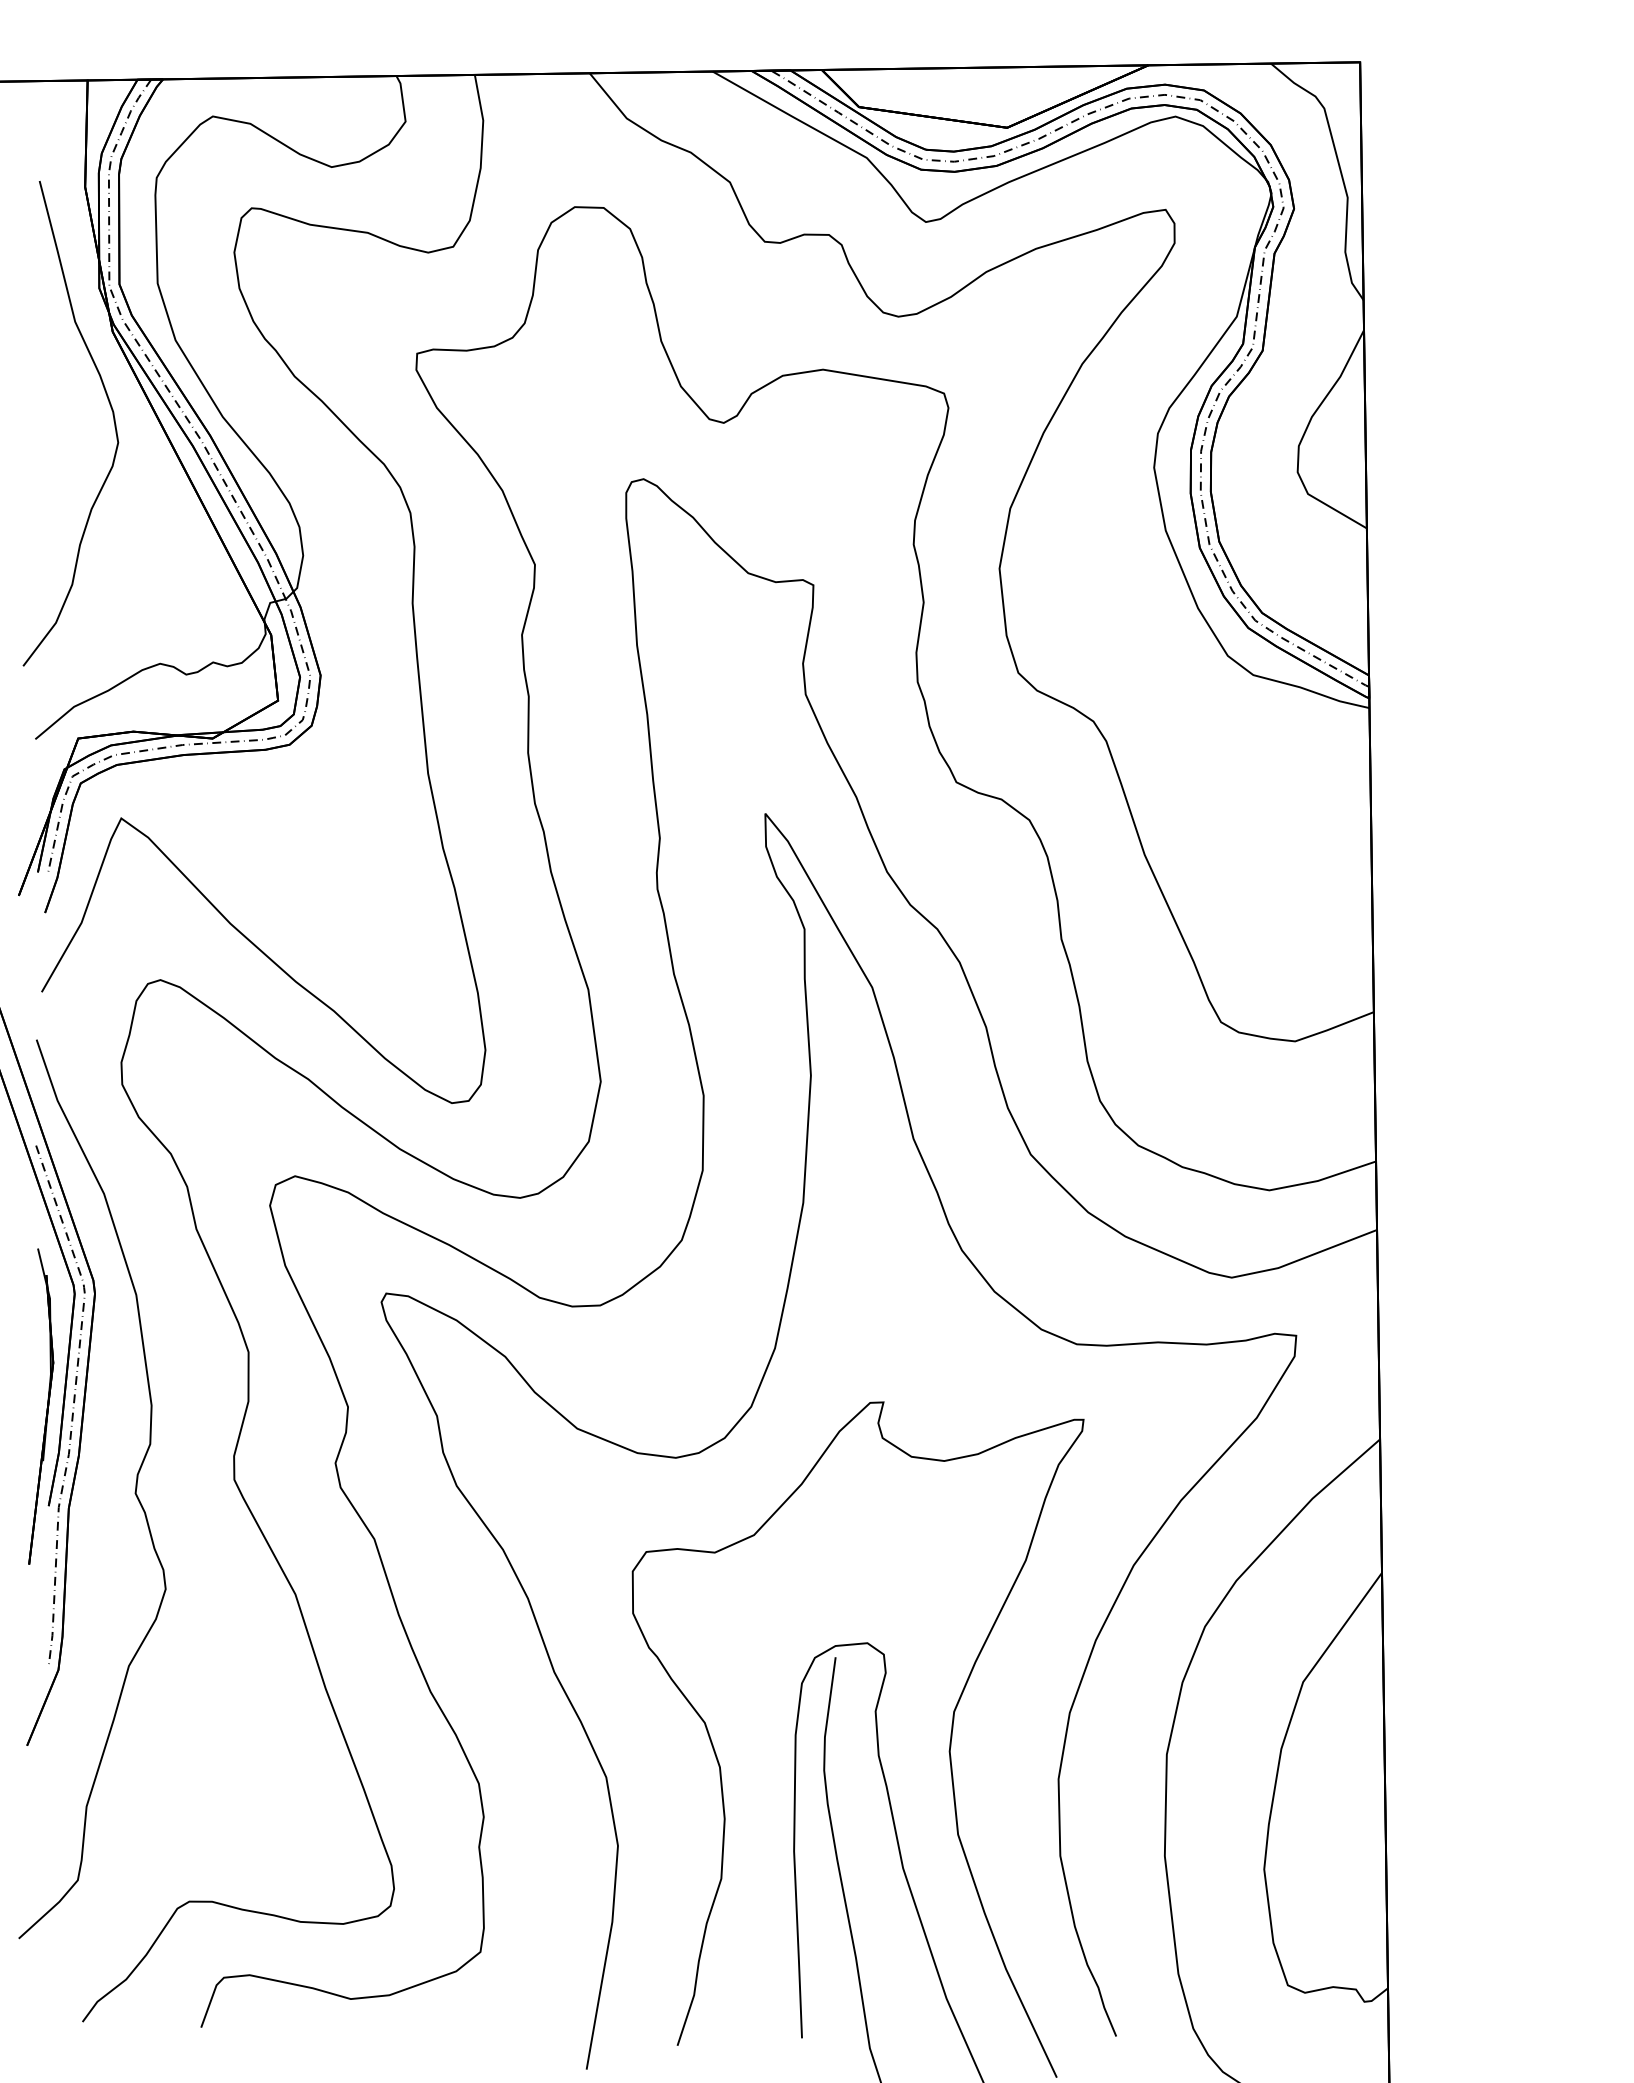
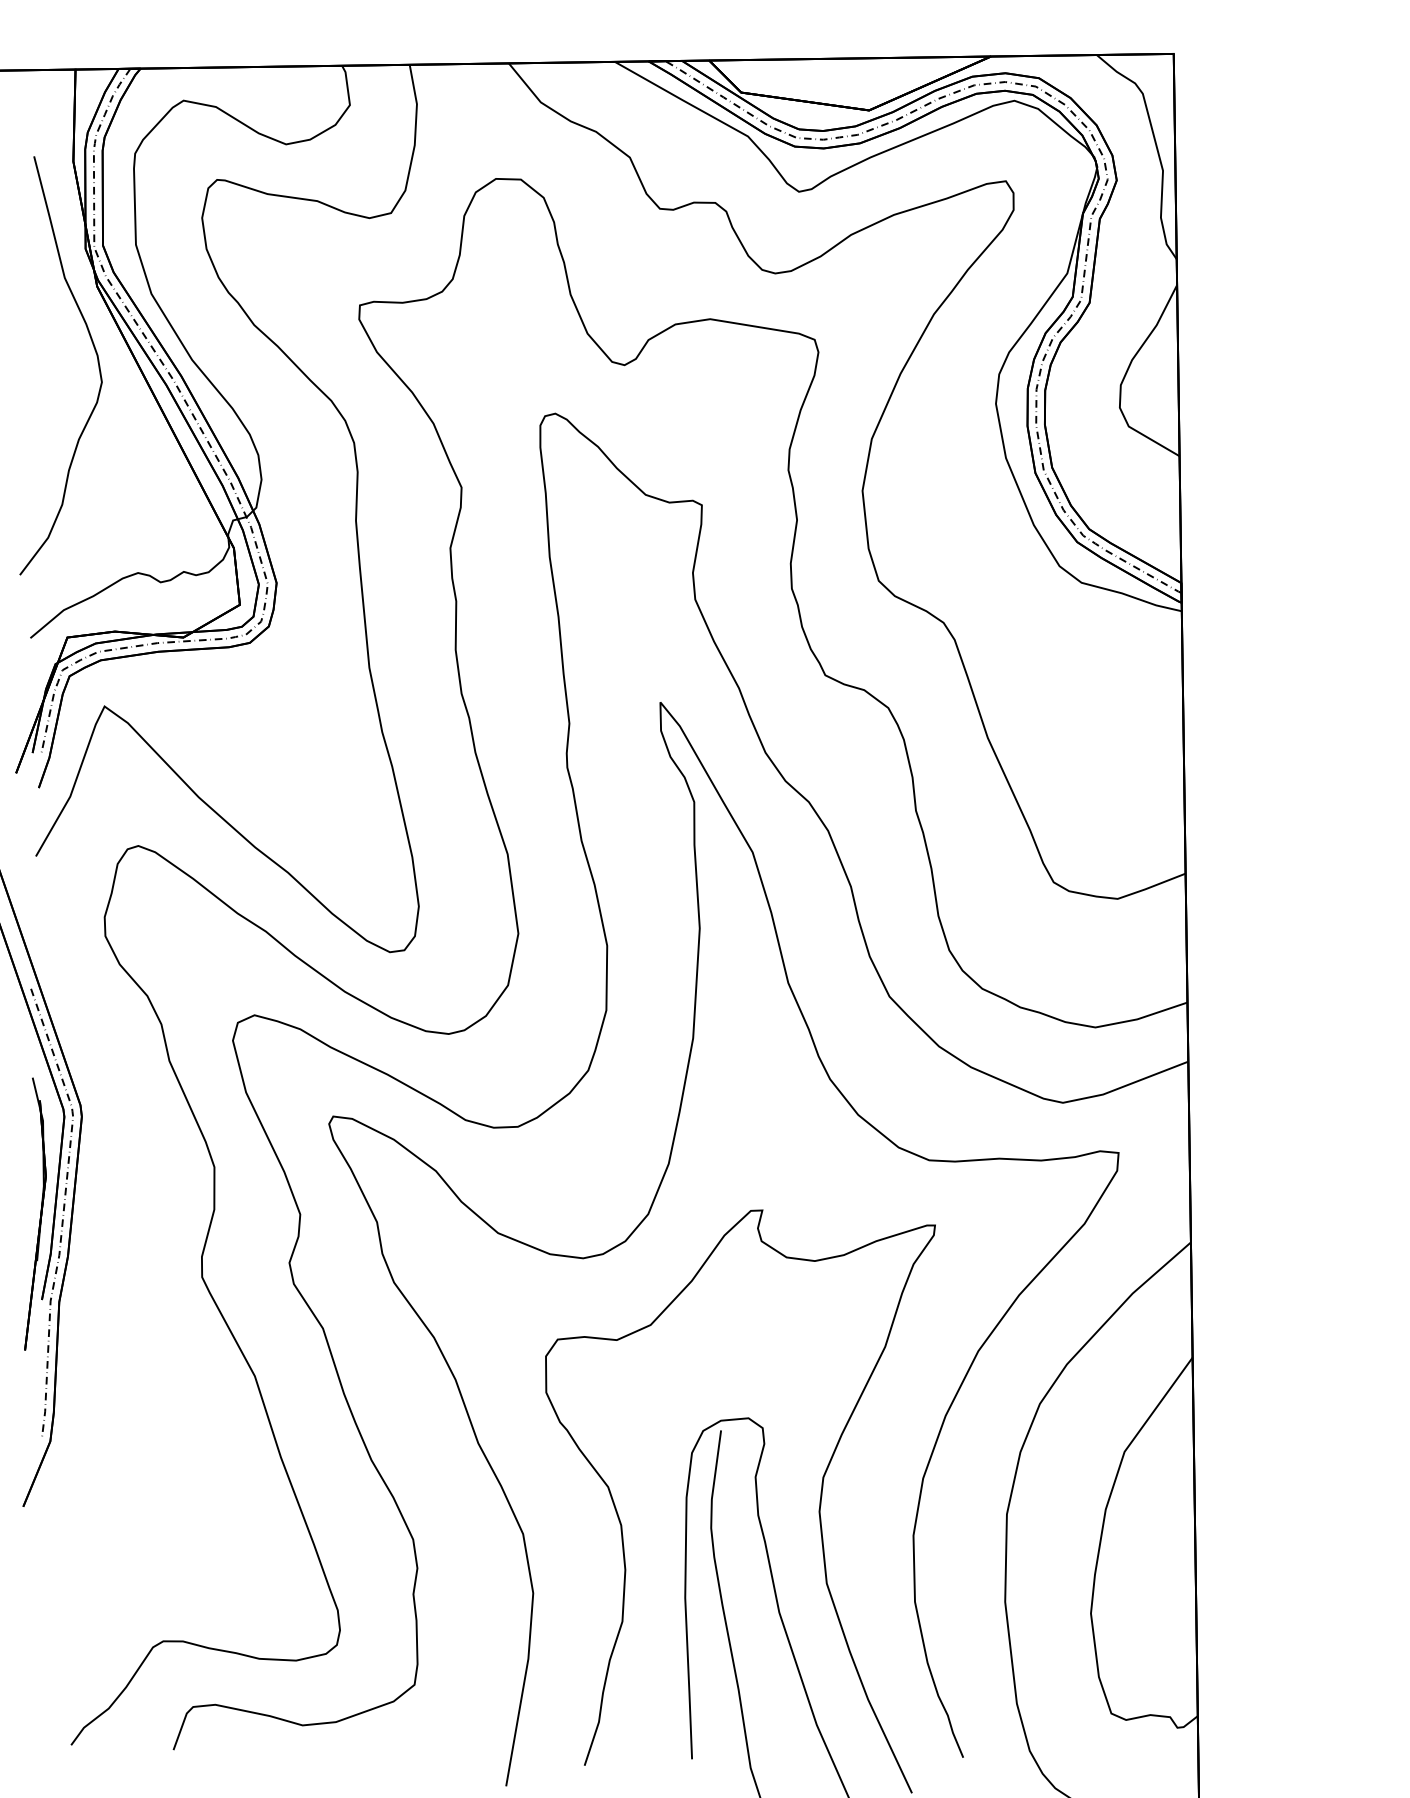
curve: (135, 1489) -> (116, 1285), removed

